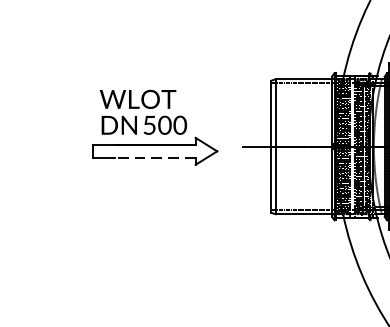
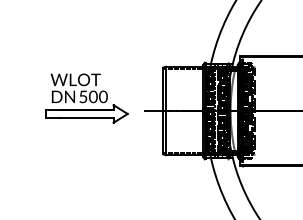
line: (154, 158) -> (86, 118), dashed -> solid

